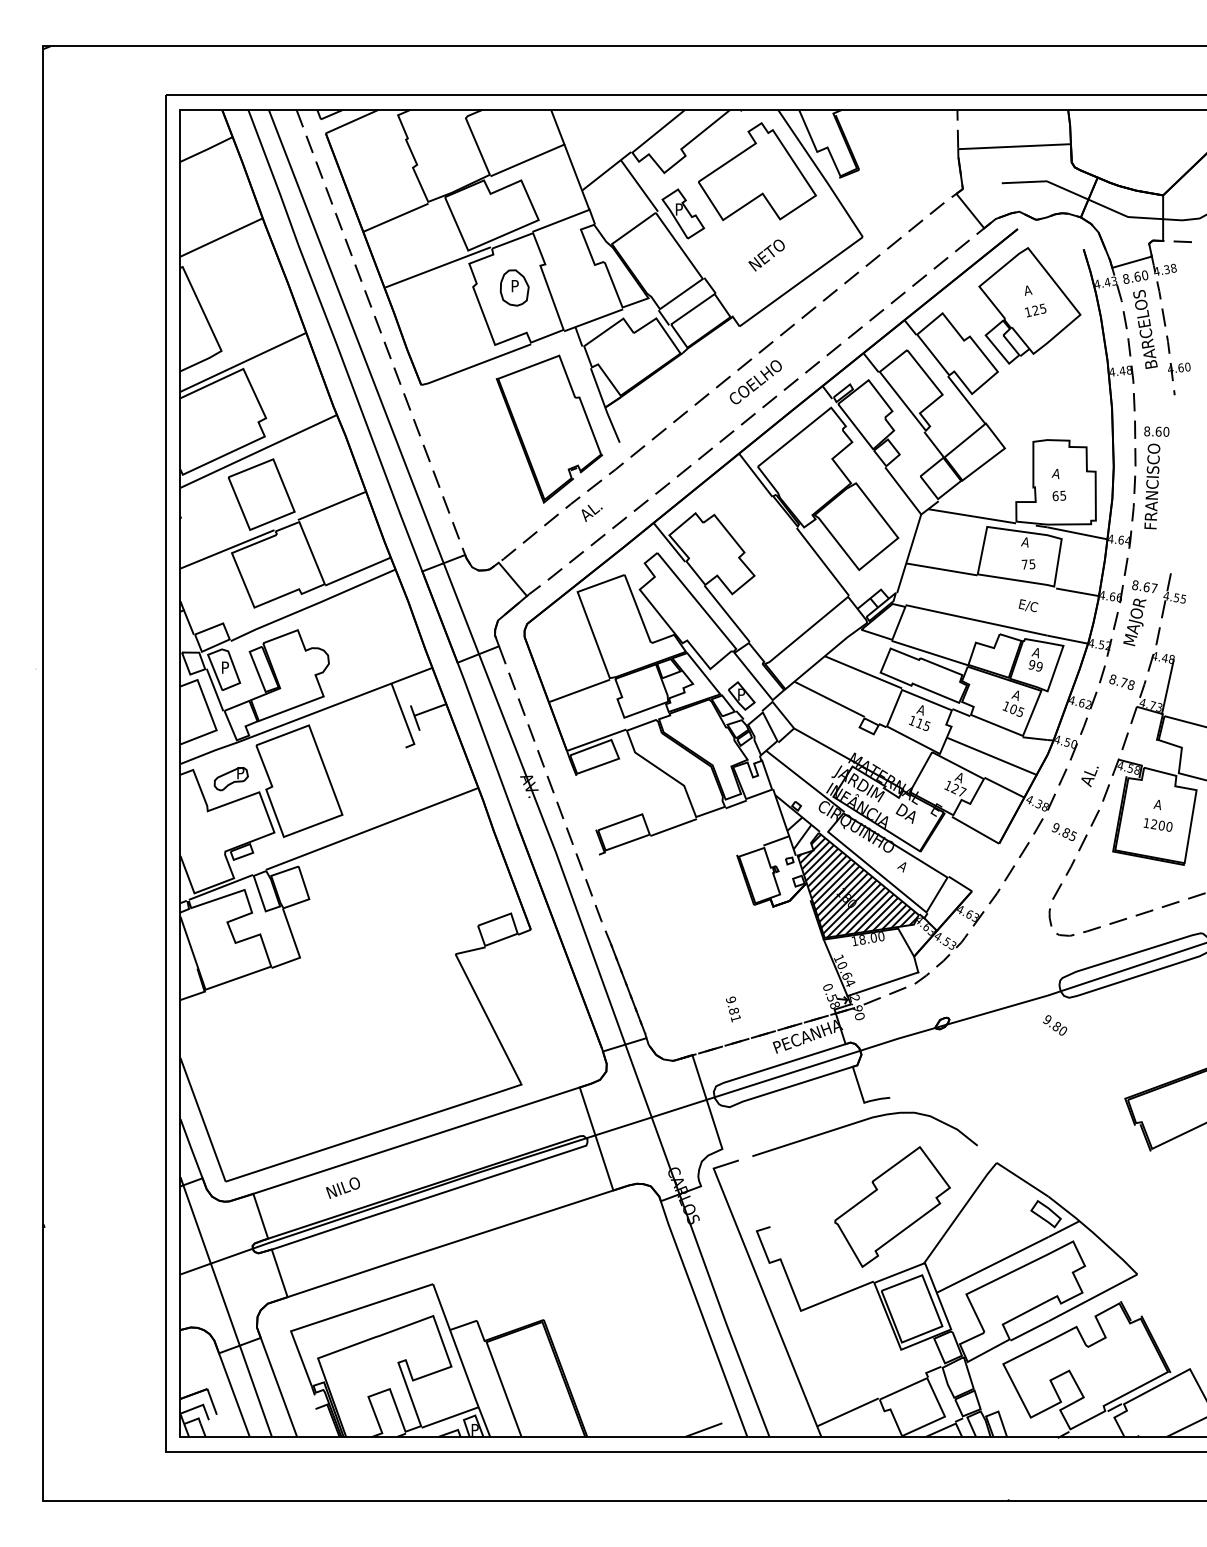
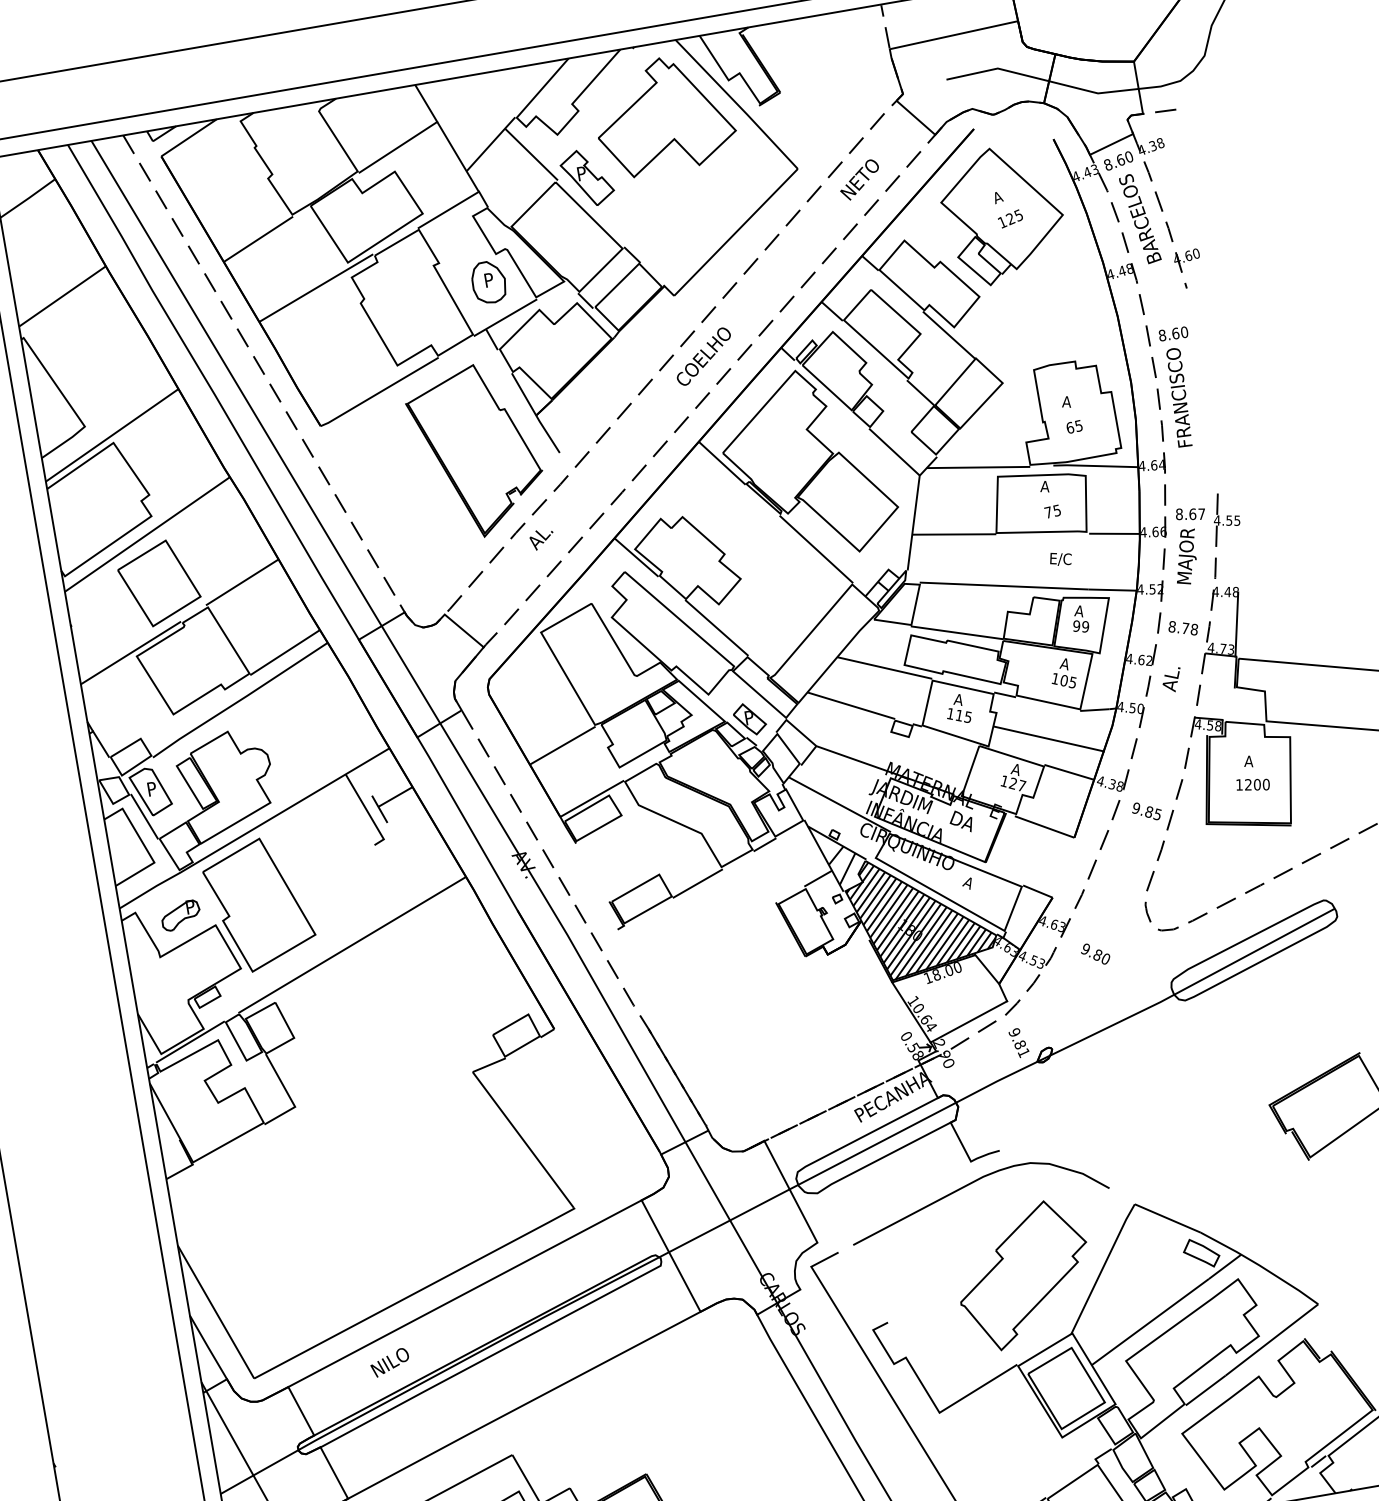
text: (766, 255) -> (859, 180), moved
part: (514, 287) -> (488, 281), moved
text: (1089, 776) -> (1171, 680), moved
text: (733, 1009) -> (1019, 1043), moved
text: (1055, 1025) -> (1096, 954), moved

